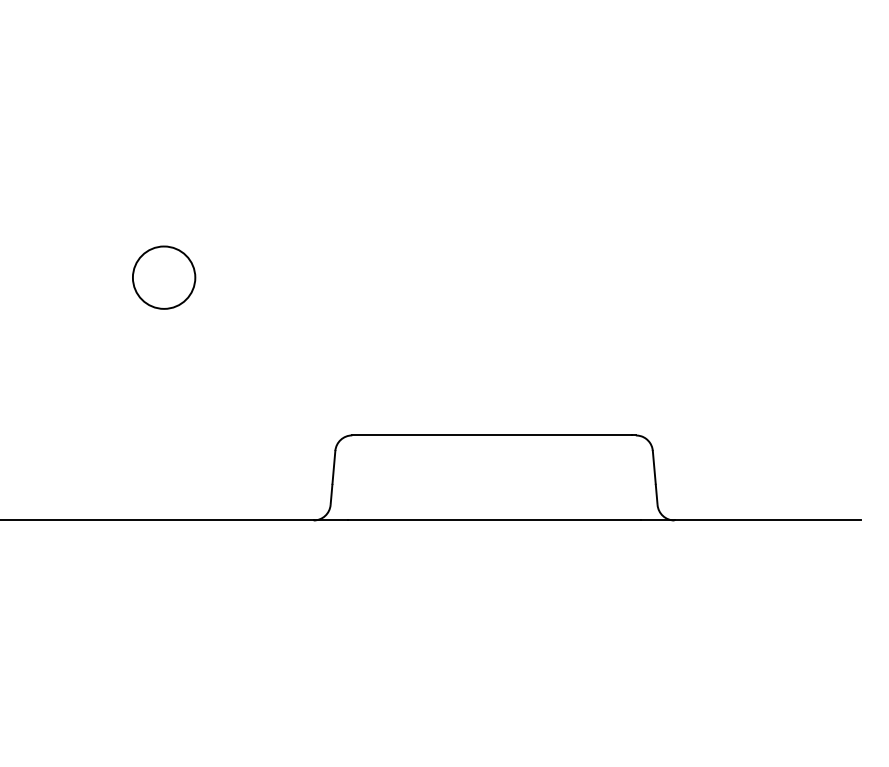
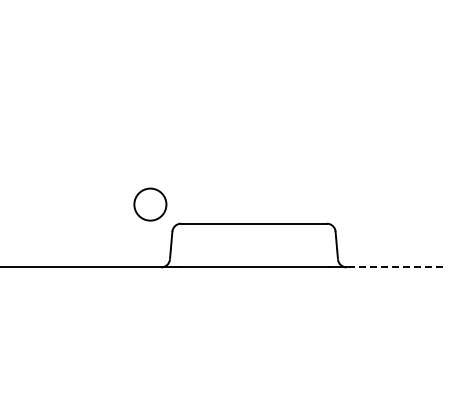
part: (164, 277) -> (150, 204), moved
line: (767, 520) -> (394, 267), solid -> dashed

